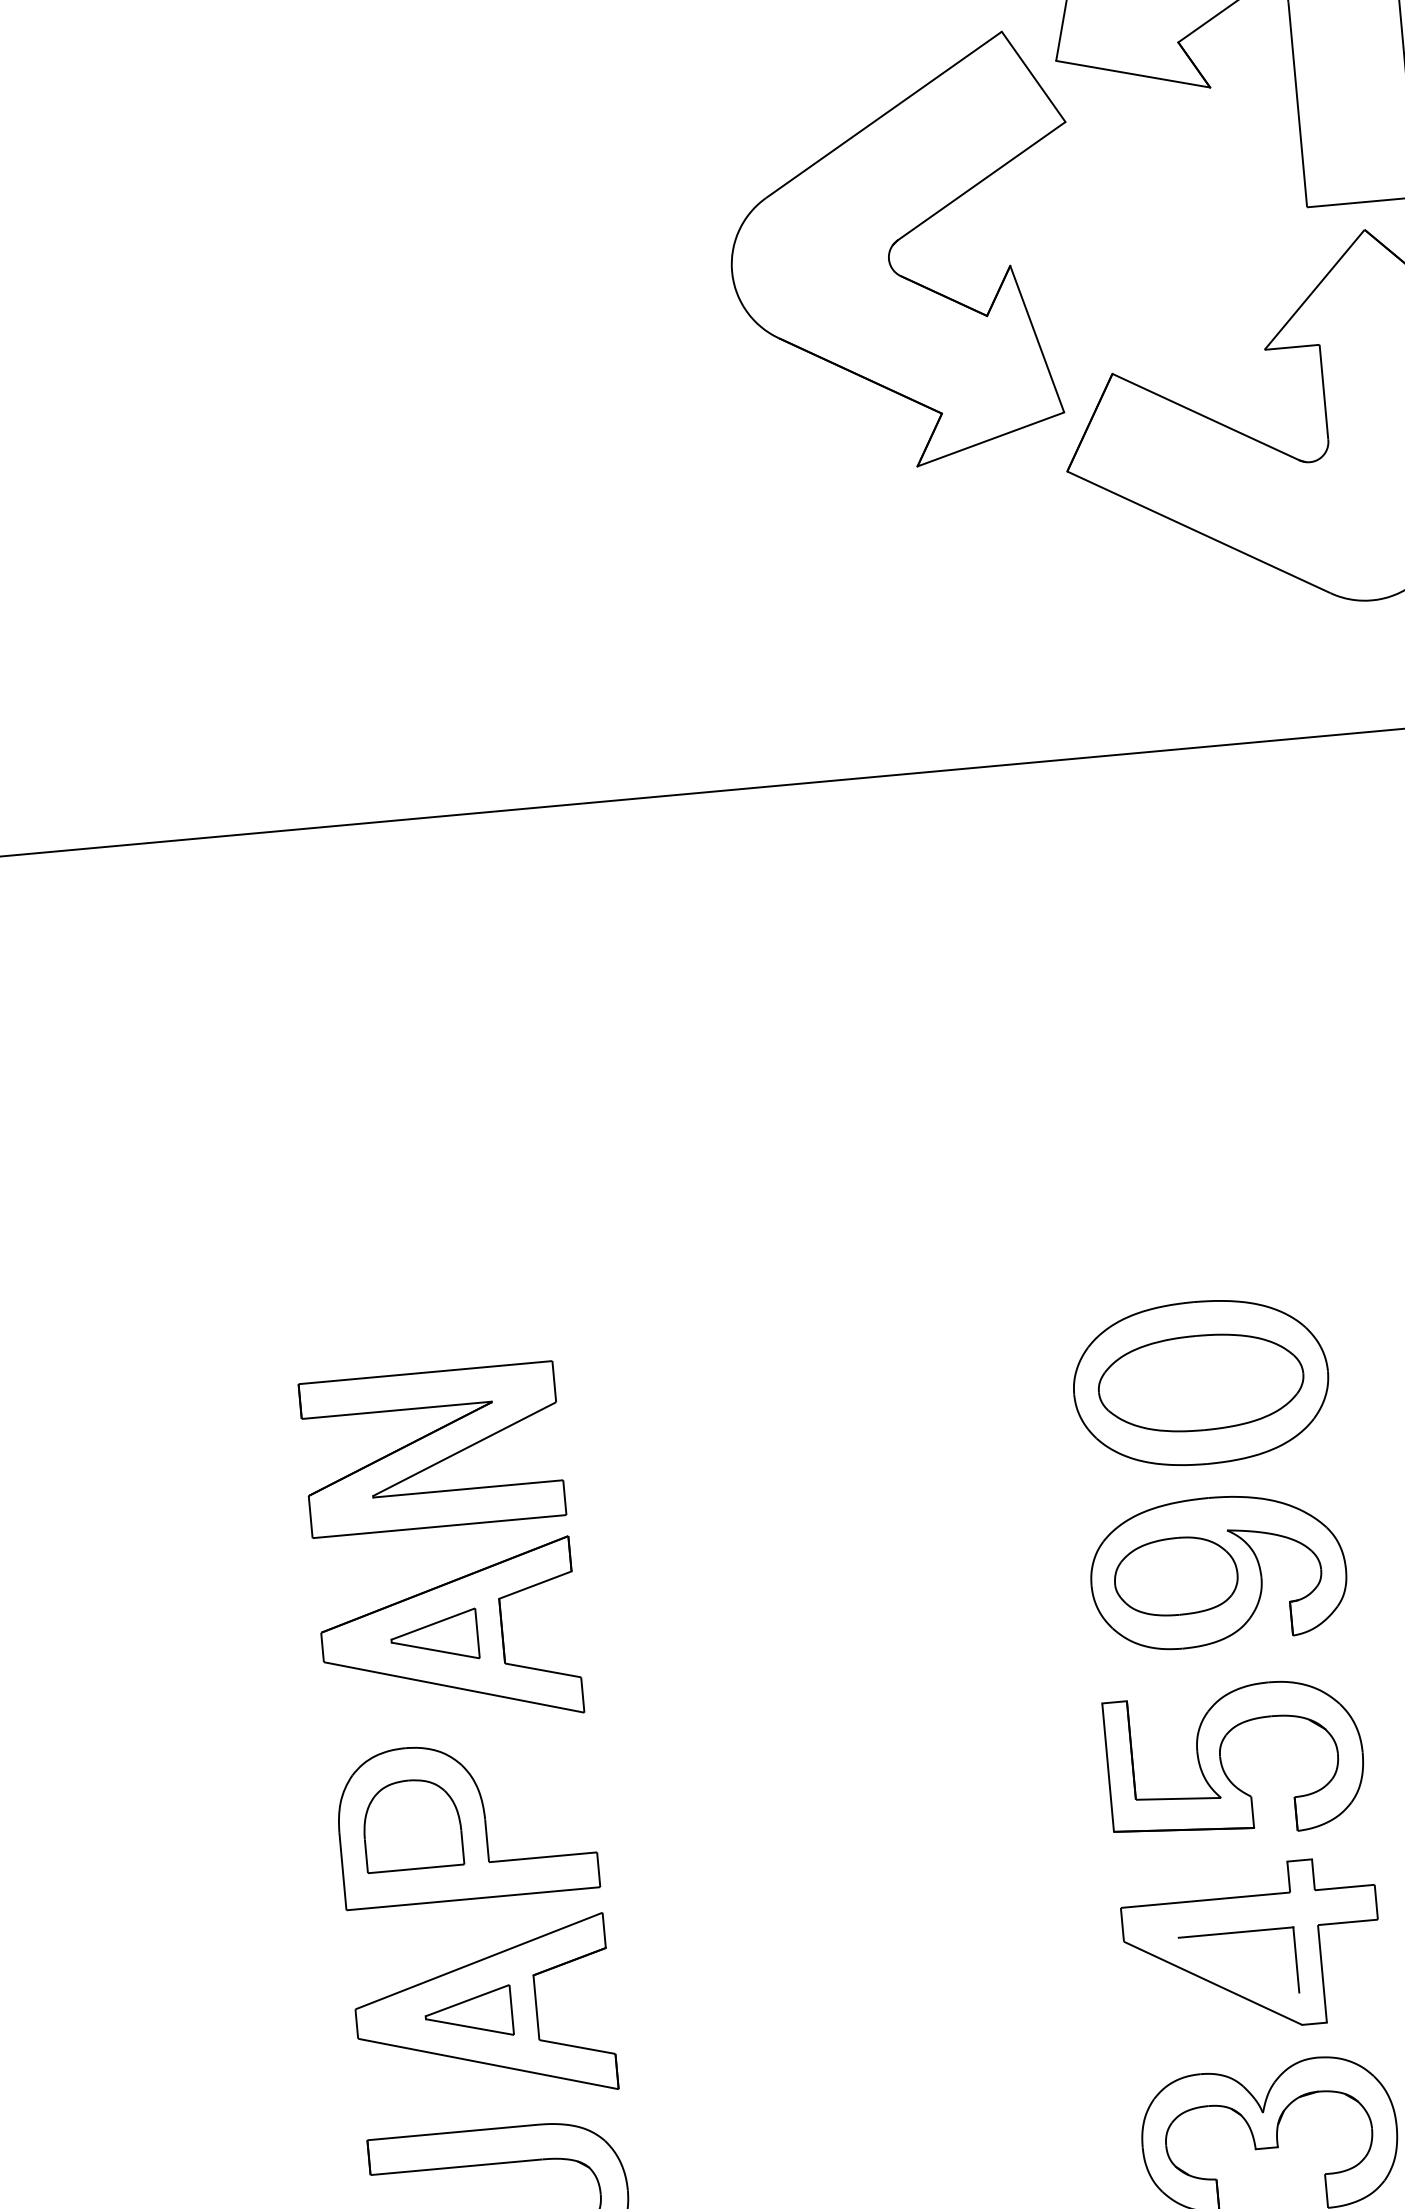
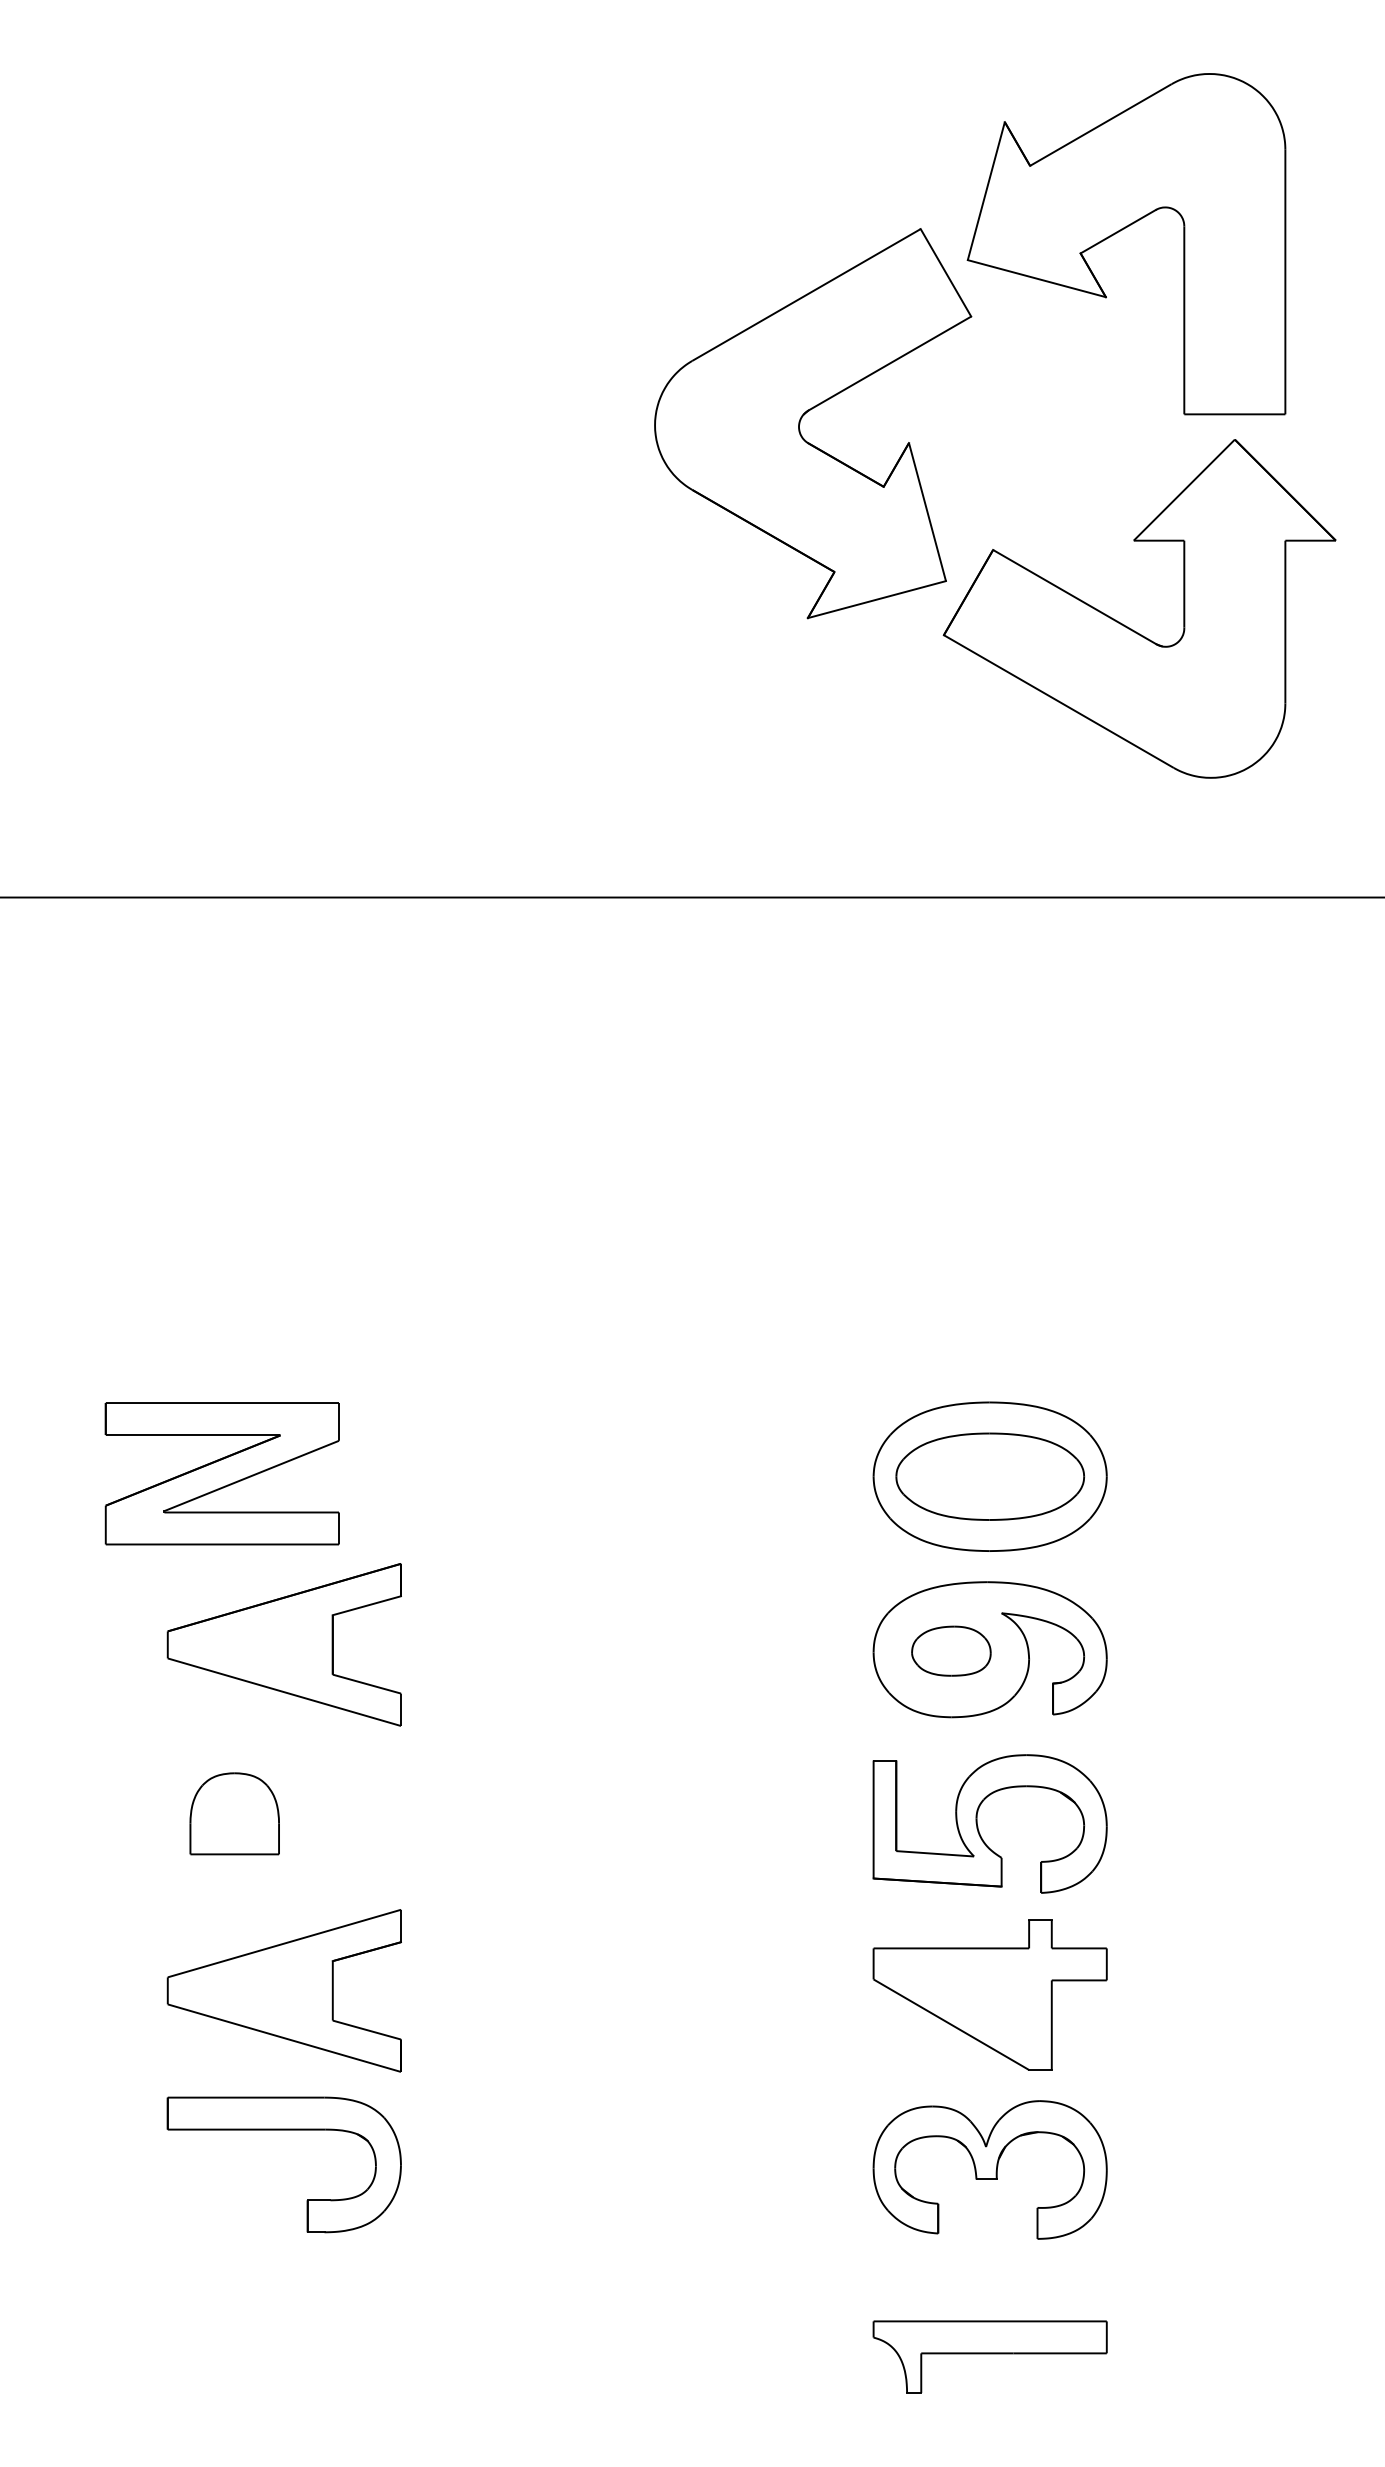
part: (431, 1449) -> (221, 1473), moved
part: (1176, 1577) -> (951, 1651), size x0.7
part: (434, 1636) -> (270, 1644), removed
part: (465, 1820) -> (283, 1814), removed
part: (1236, 1932) -> (976, 1980), removed
part: (468, 2013) -> (270, 1990), removed

